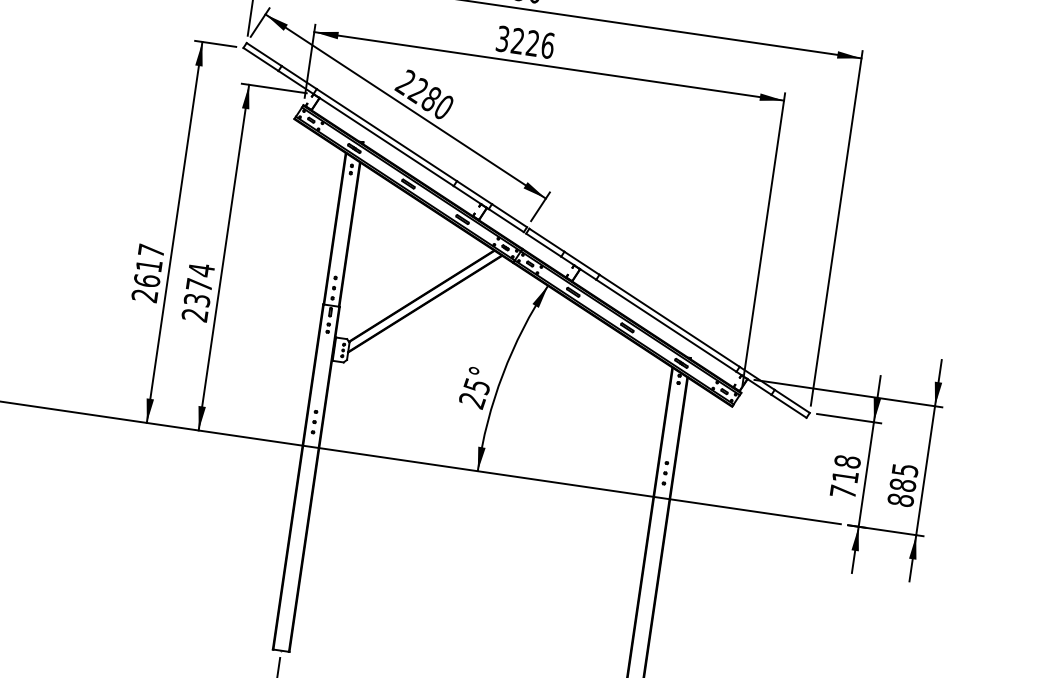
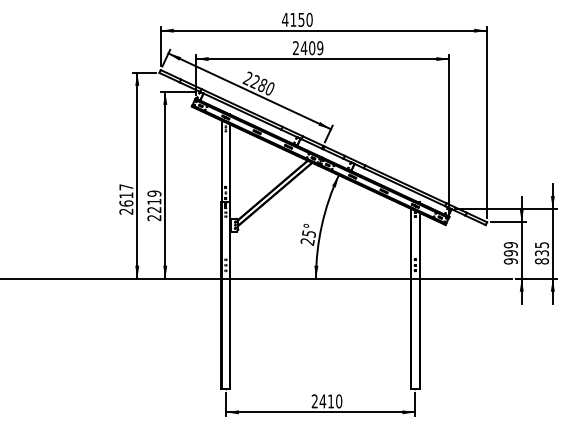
text: (526, 43) -> (308, 48), 3226 -> 2409
text: (199, 284) -> (154, 201), 2374 -> 2219
text: (844, 477) -> (510, 253), 718 -> 999
text: (902, 485) -> (541, 253), 885 -> 835

